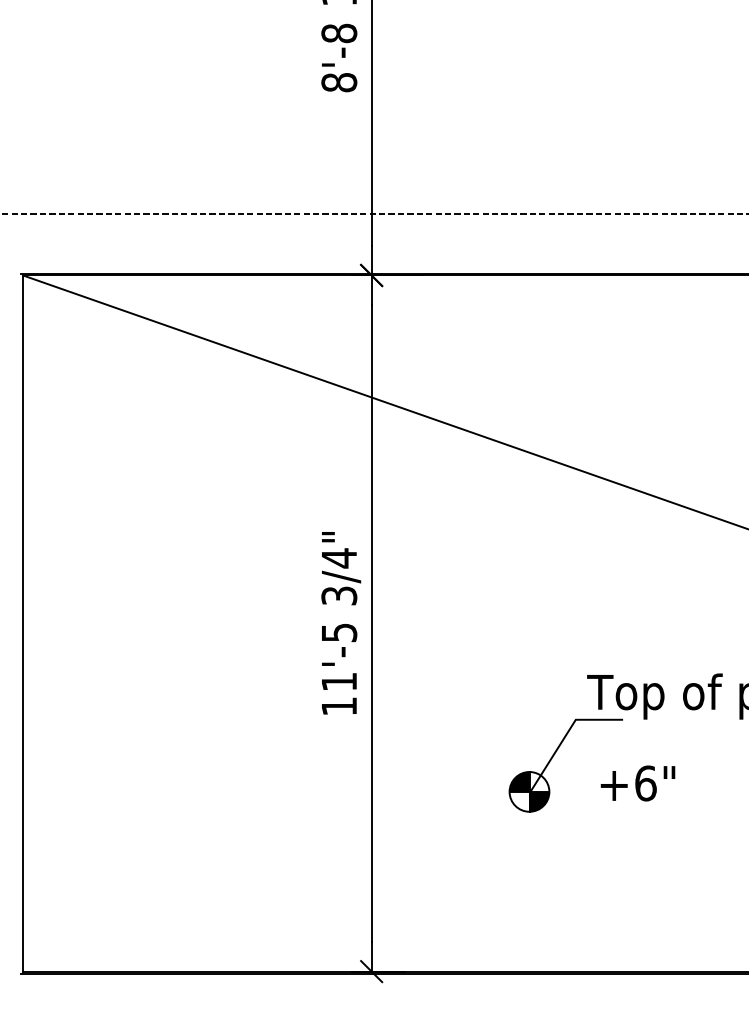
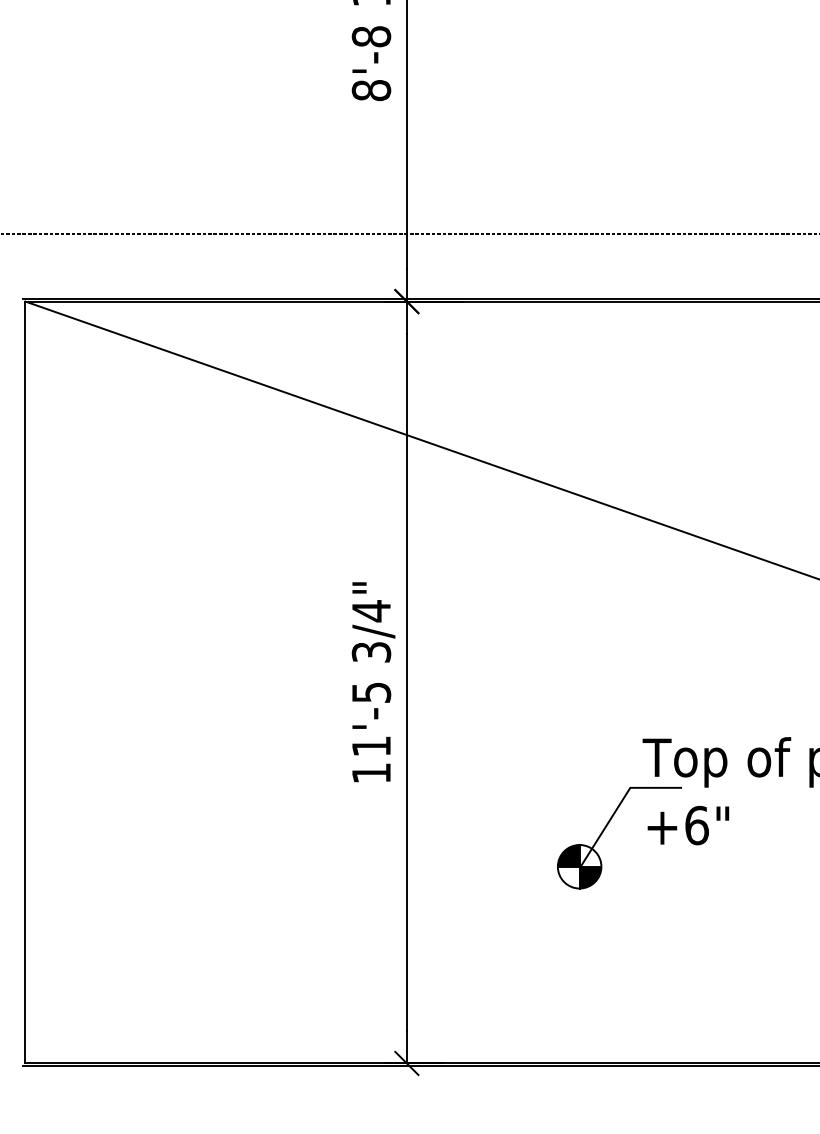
text: (638, 783) -> (688, 825), moved

